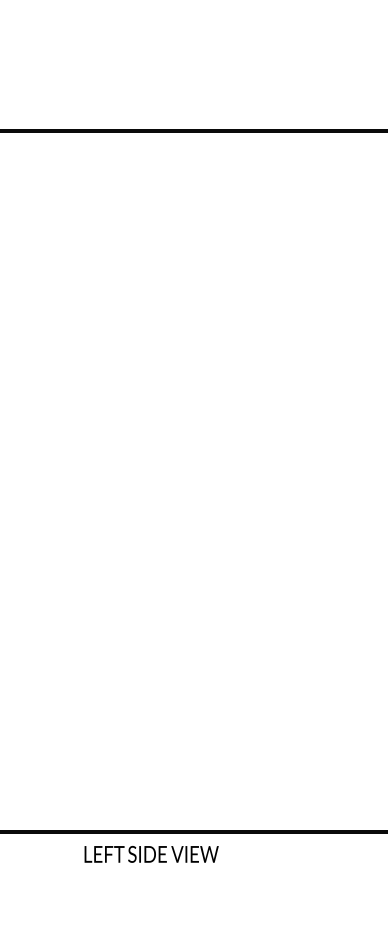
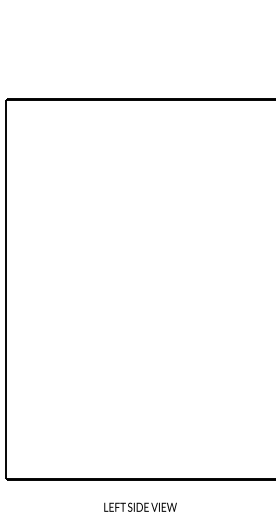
text: (151, 852) -> (140, 506), moved

